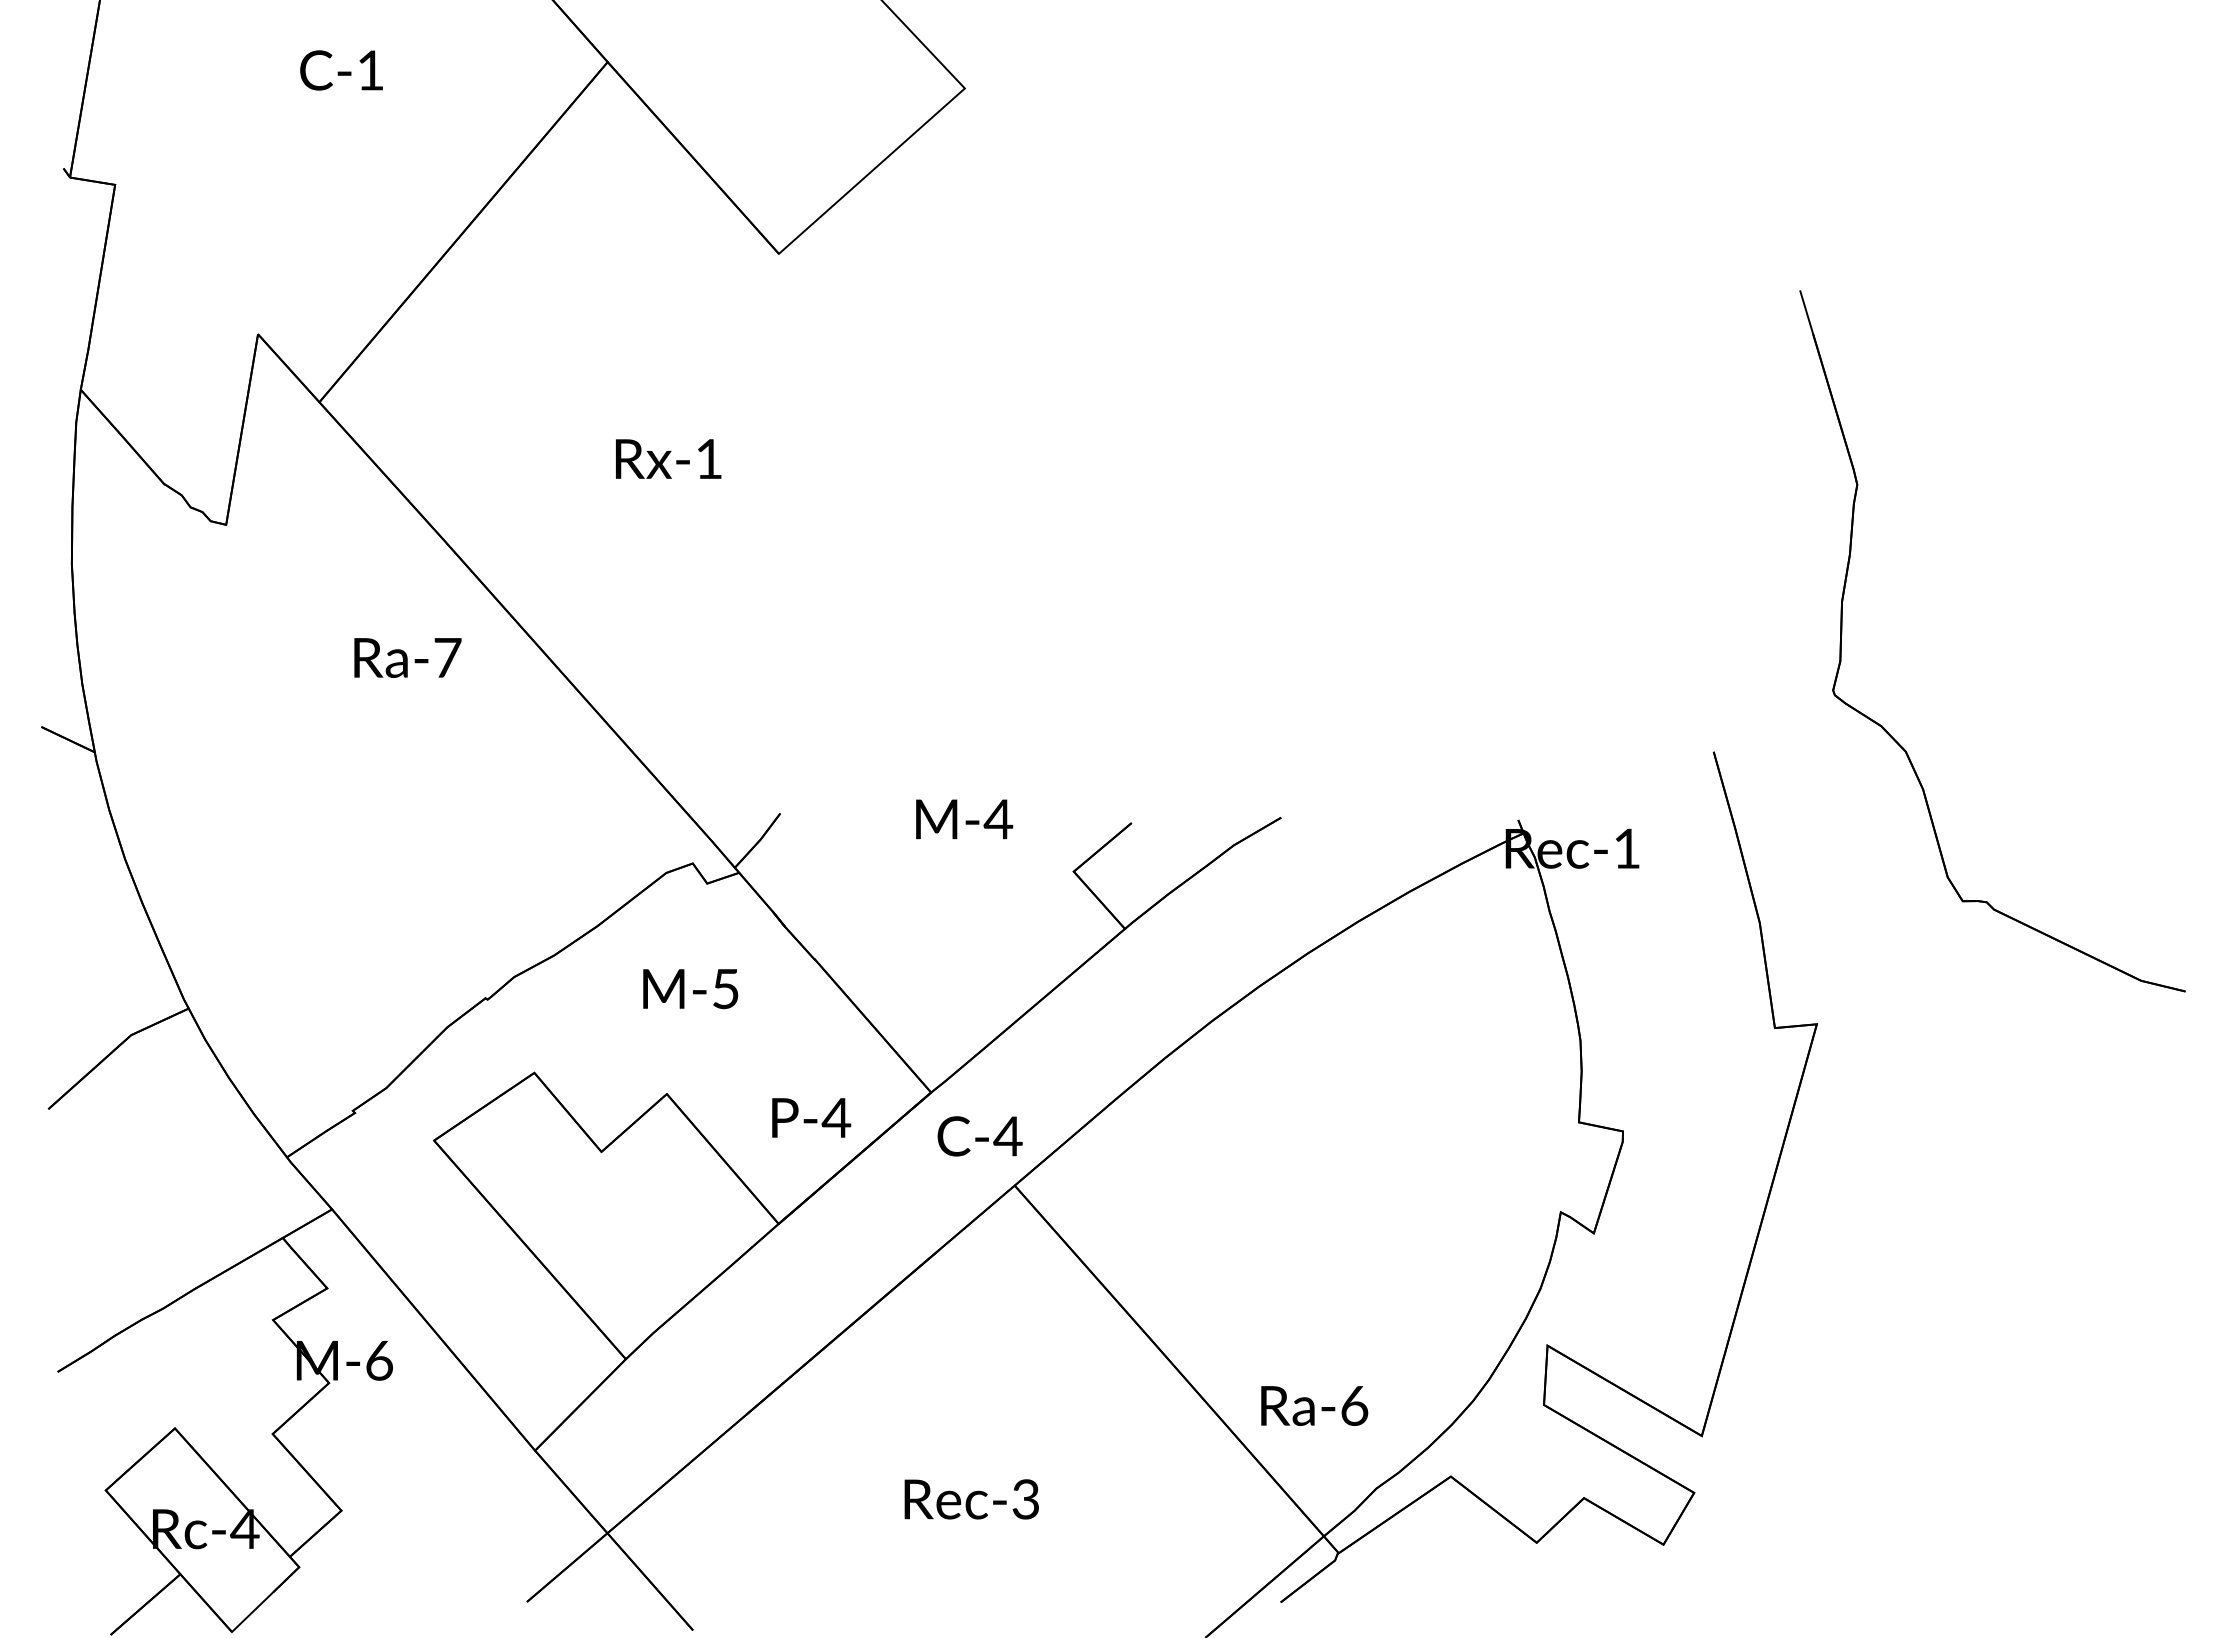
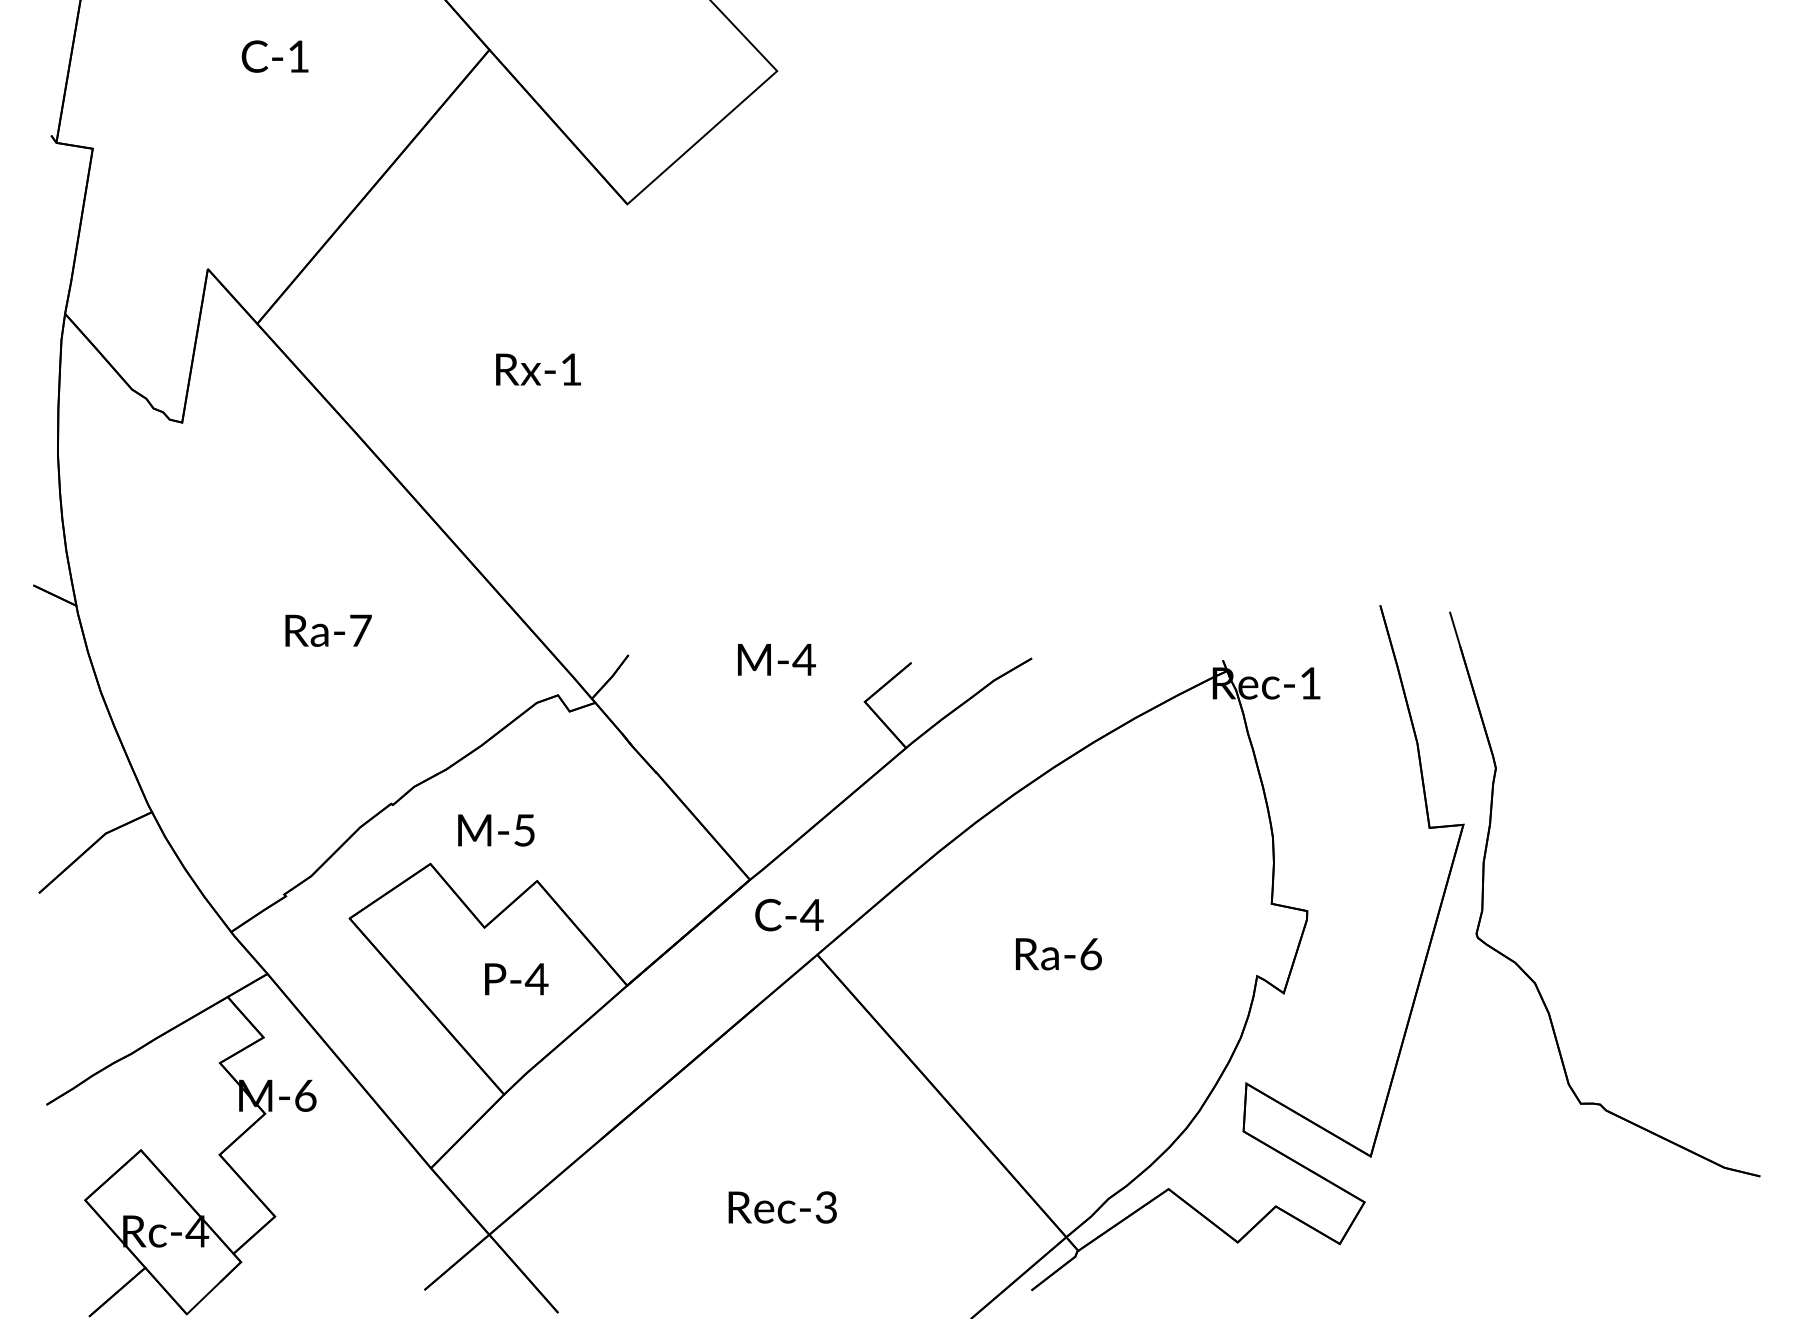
text: (407, 657) -> (328, 630), moved
part: (1895, 738) -> (1526, 972), moved
text: (690, 989) -> (496, 830), moved
text: (811, 1118) -> (516, 979), moved
text: (1314, 1406) -> (1058, 954), moved

